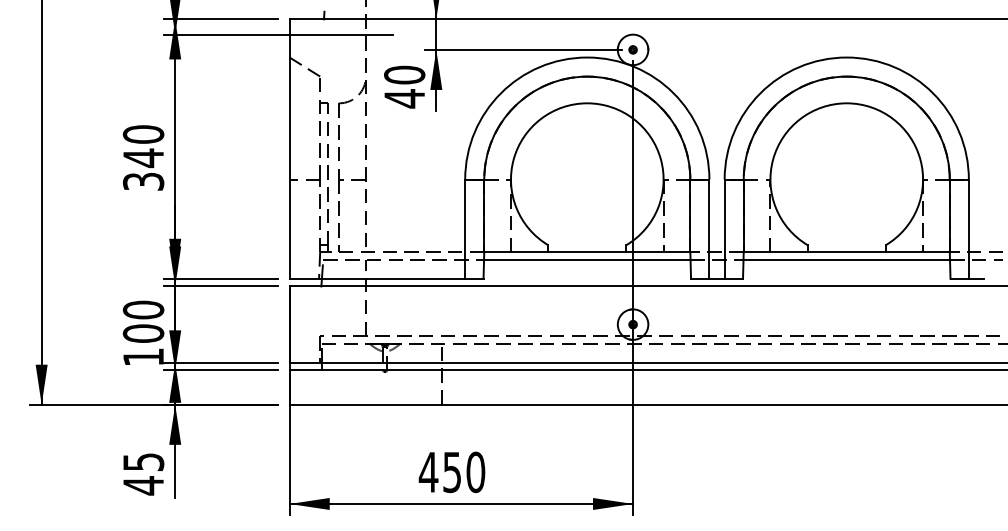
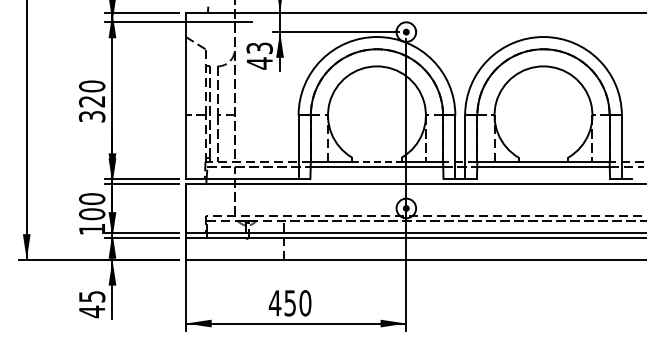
text: (404, 75) -> (259, 48), 40 -> 43
text: (142, 157) -> (91, 101), 340 -> 320
line: (586, 251) -> (376, 161), solid -> dashed

